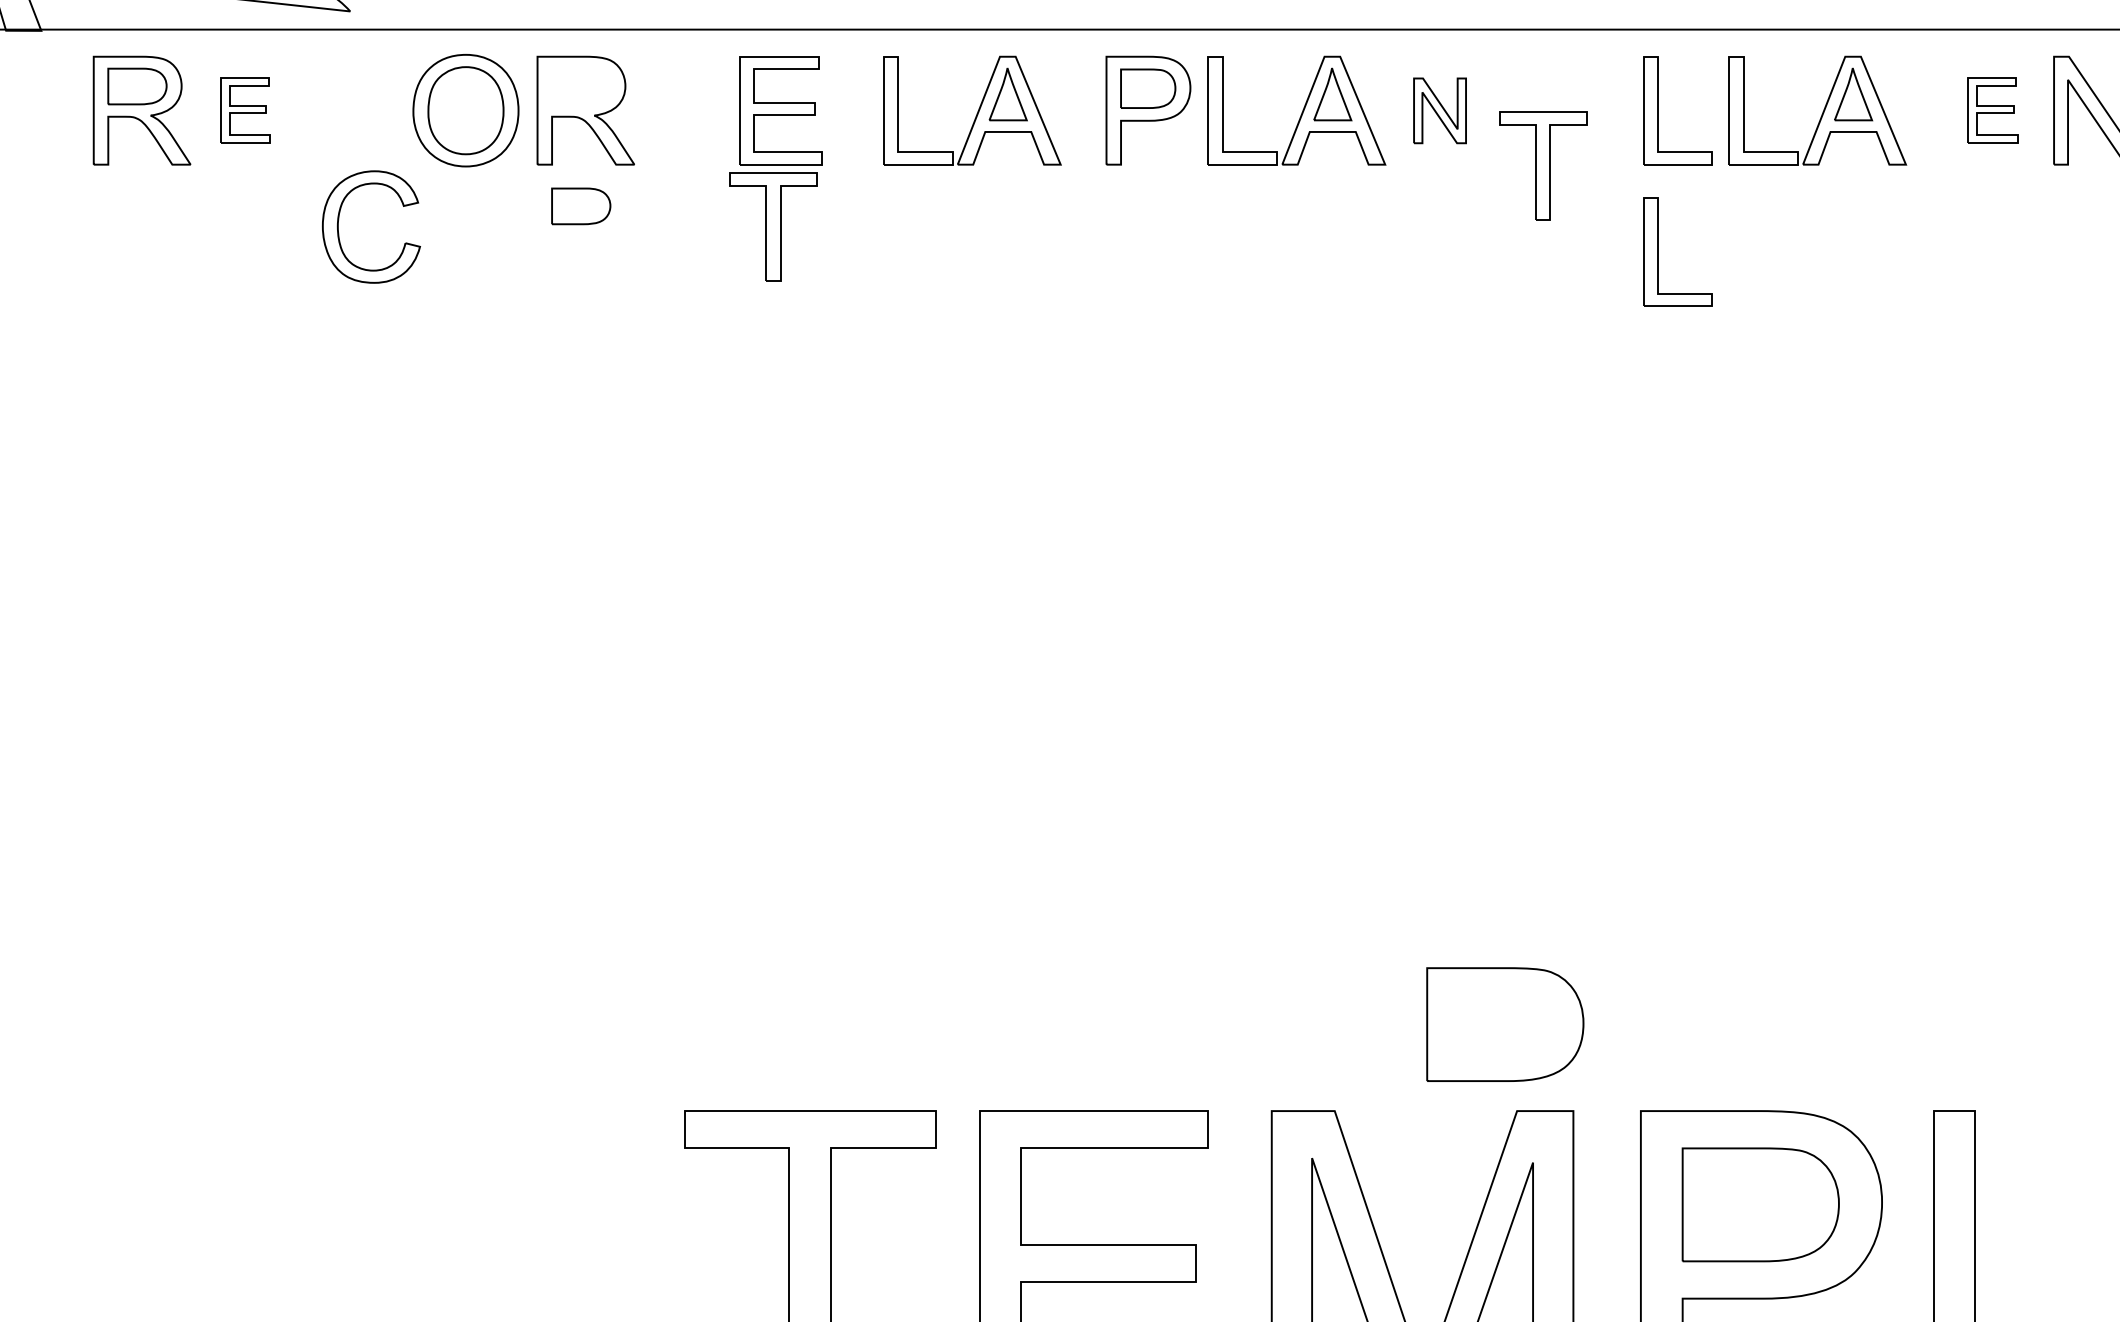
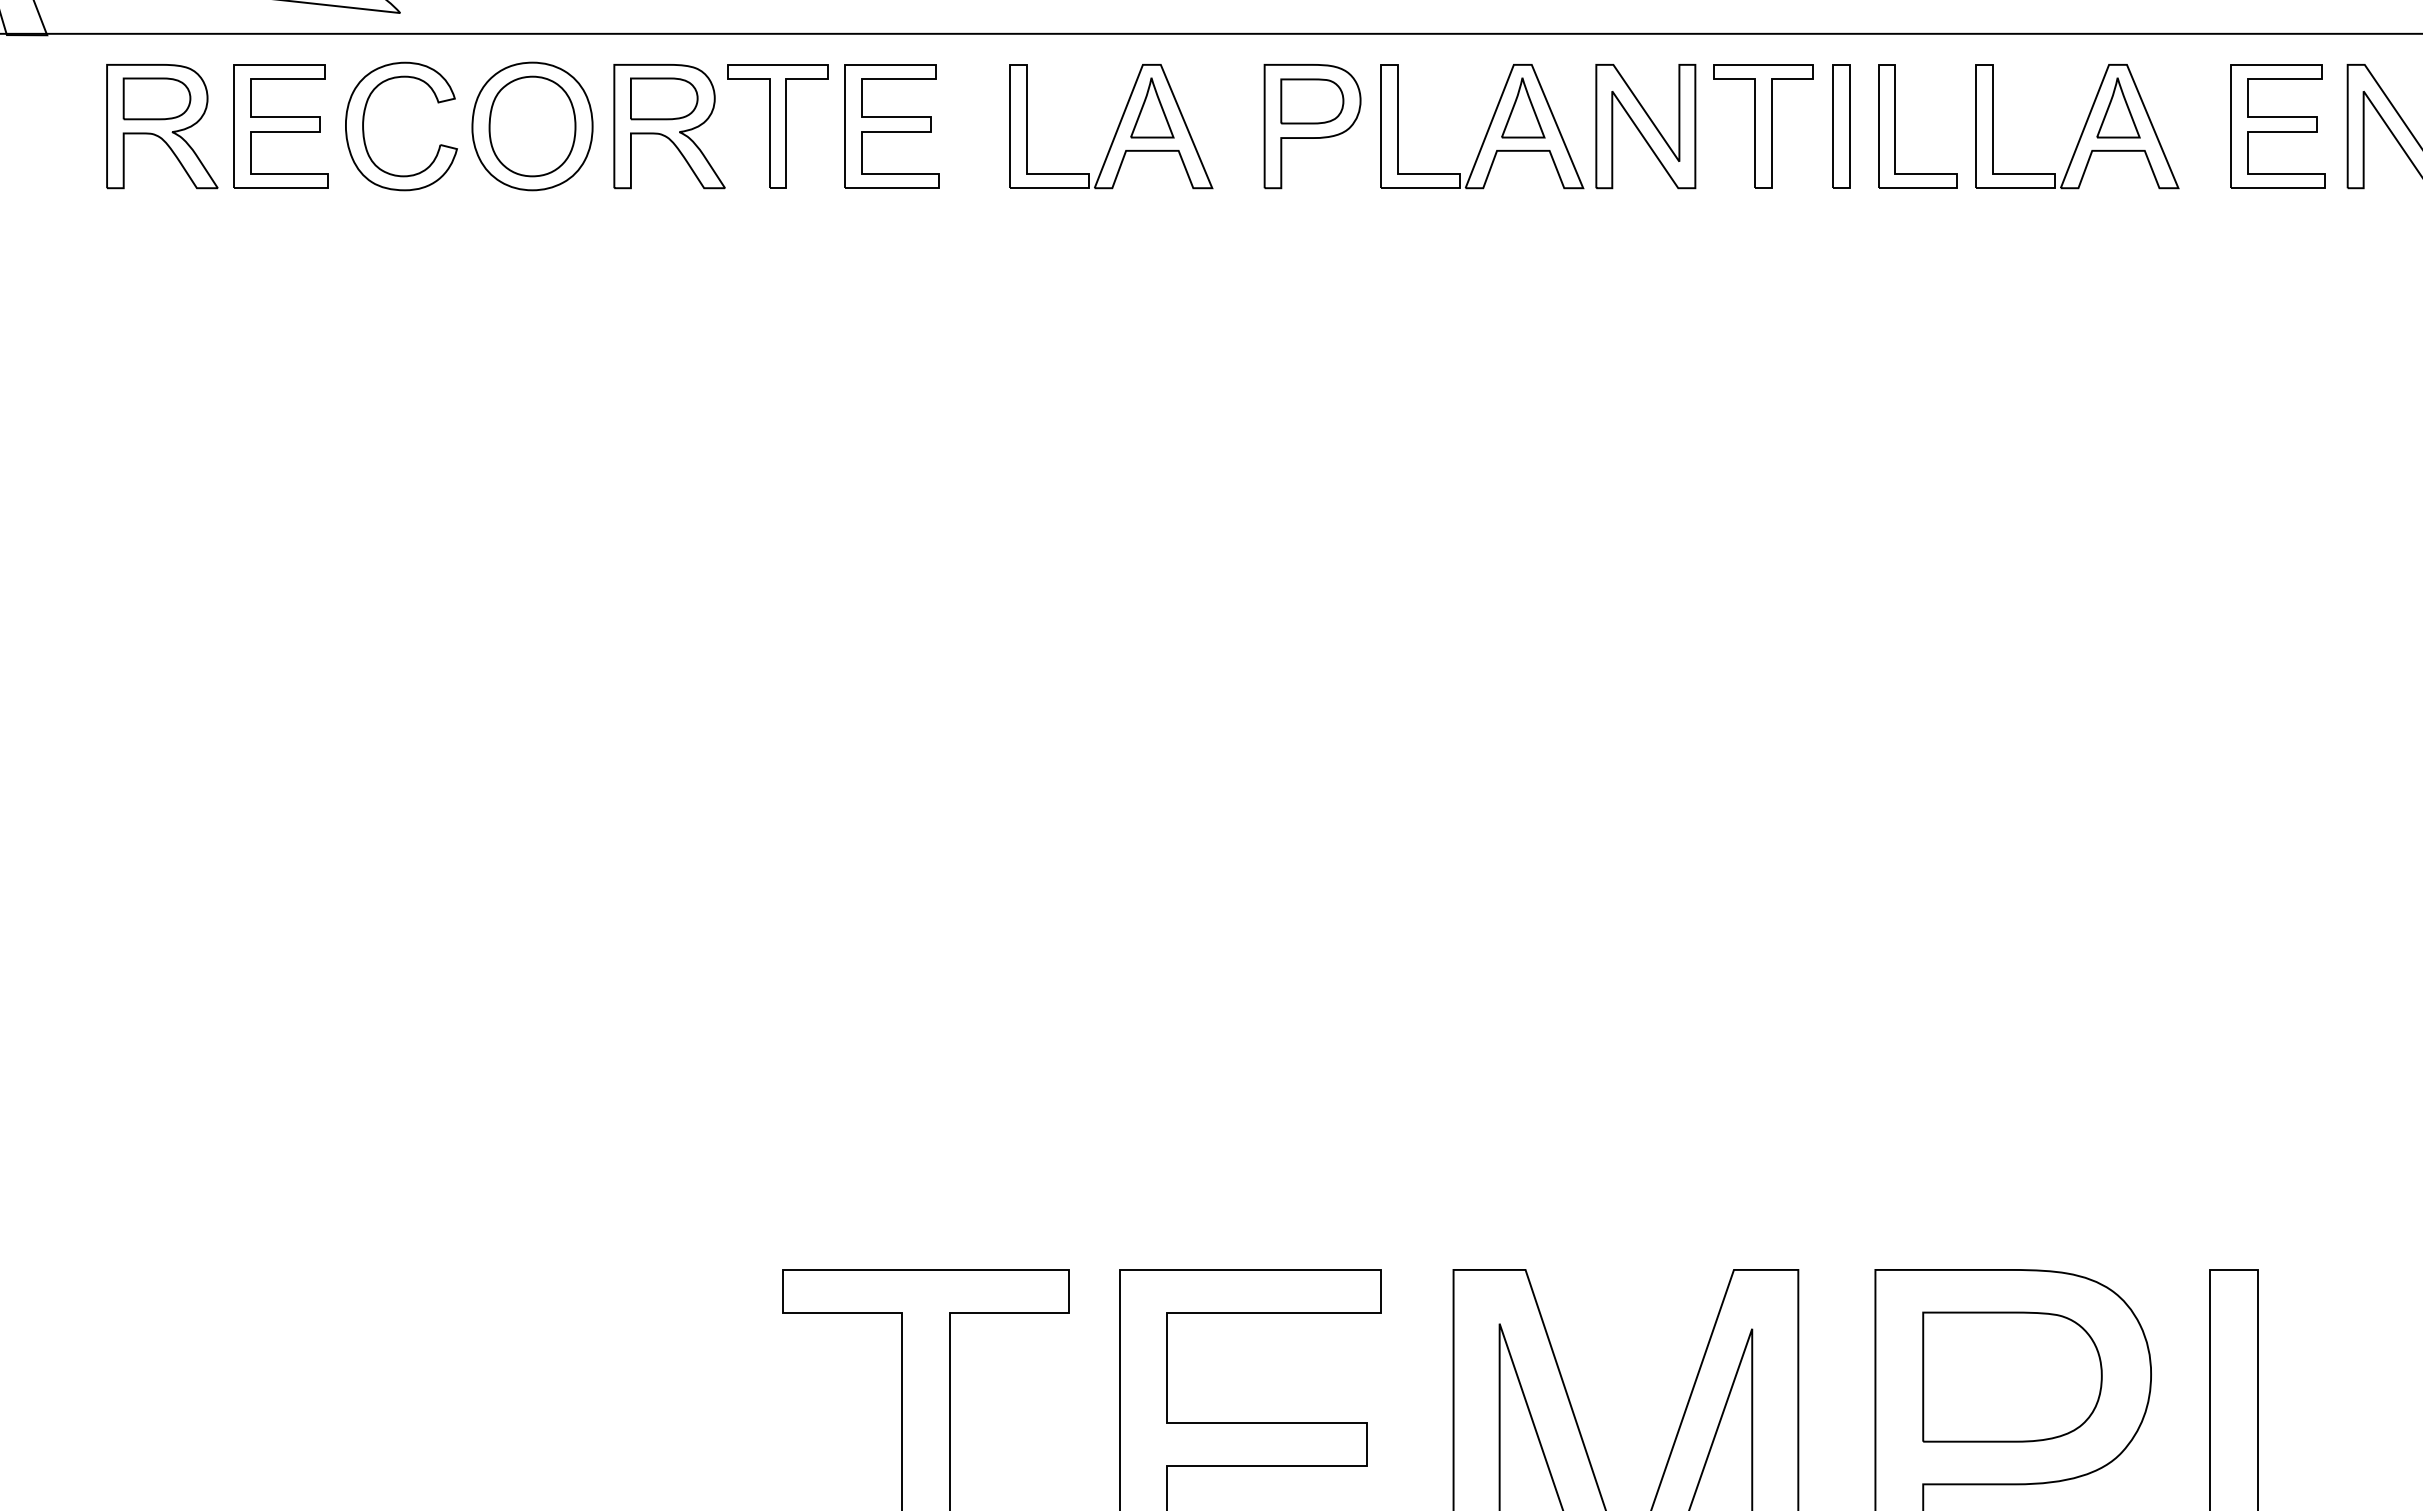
part: (245, 110) -> (280, 126), size x1.67
part: (1439, 110) -> (1645, 126), size x1.67
part: (1611, 110) -> (1841, 126), added
part: (1992, 110) -> (2277, 126), size x1.67
part: (1542, 165) -> (1763, 126), moved
part: (581, 206) -> (664, 98), moved
part: (773, 227) -> (777, 126), moved
part: (339, 230) -> (364, 130), moved
part: (1658, 252) -> (1895, 288), removed
part: (1505, 1024) -> (1720, 1170), removed

